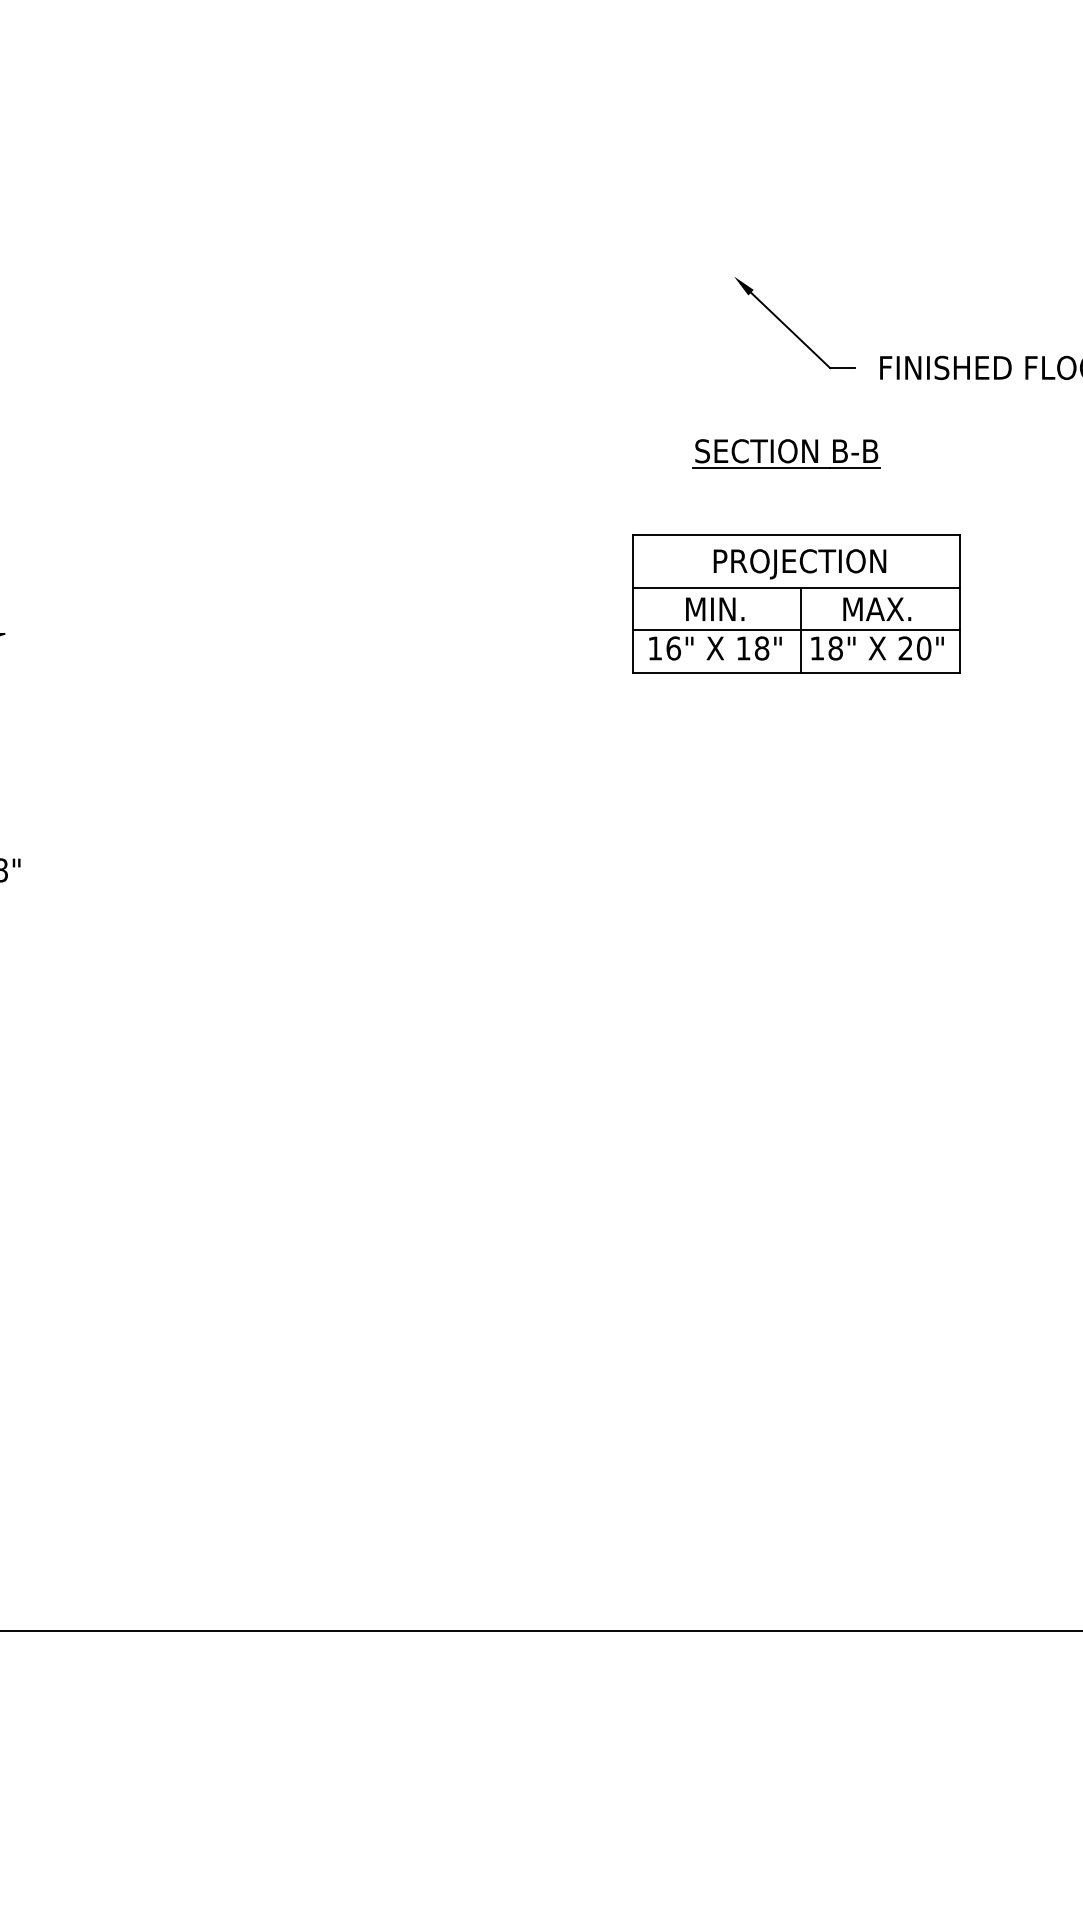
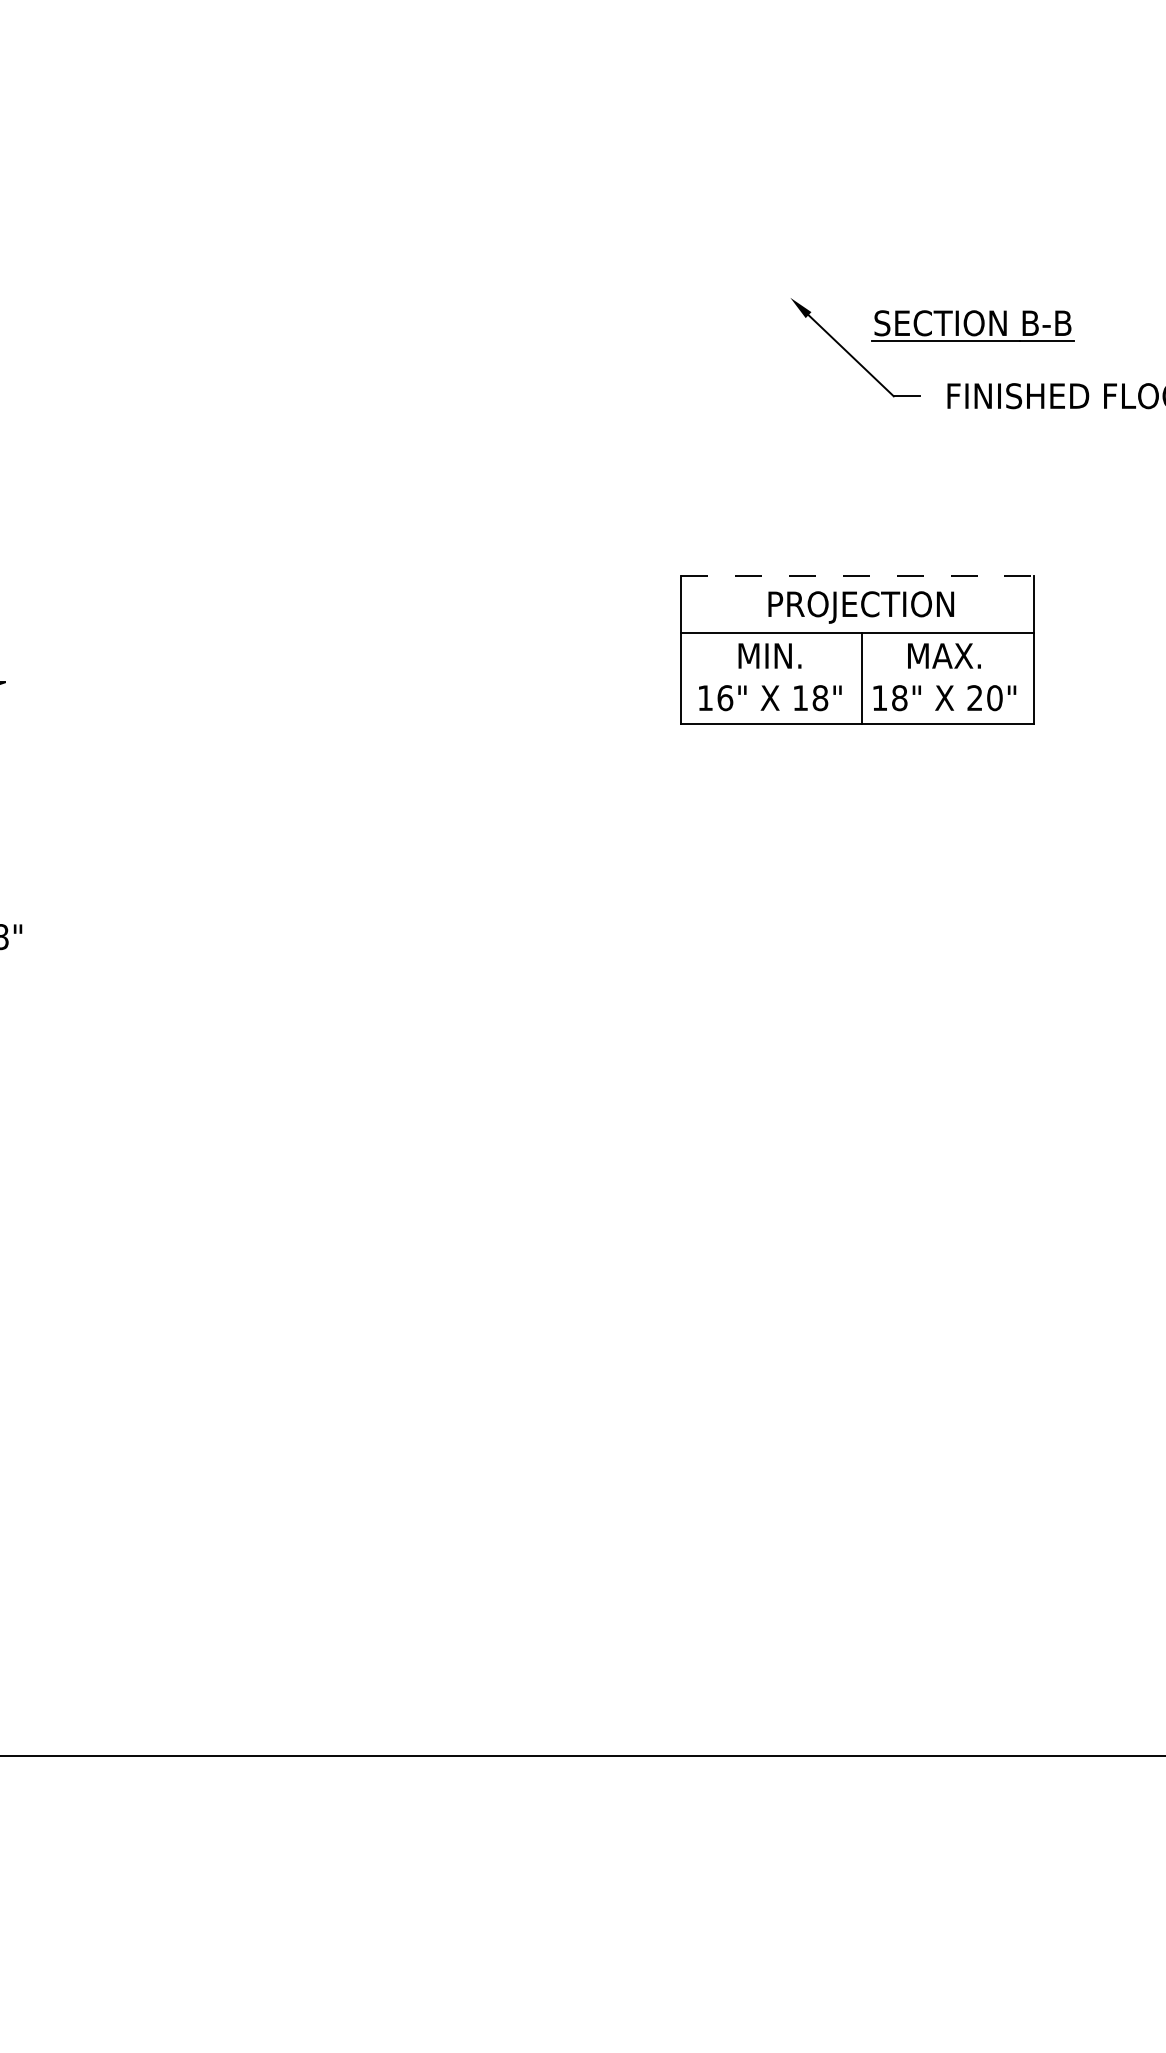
part: (786, 453) -> (972, 325), moved
line: (796, 534) -> (857, 575), solid -> dashed
line: (795, 630) -> (856, 678), removed

